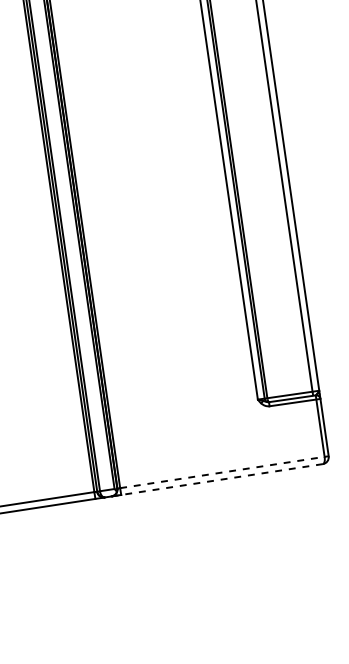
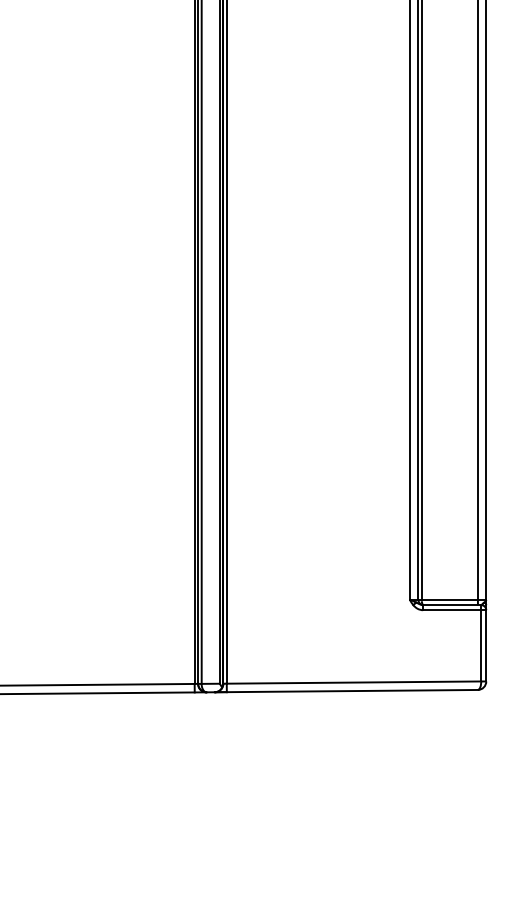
line: (222, 472) -> (354, 682), dashed -> solid
line: (217, 480) -> (346, 691), dashed -> solid

